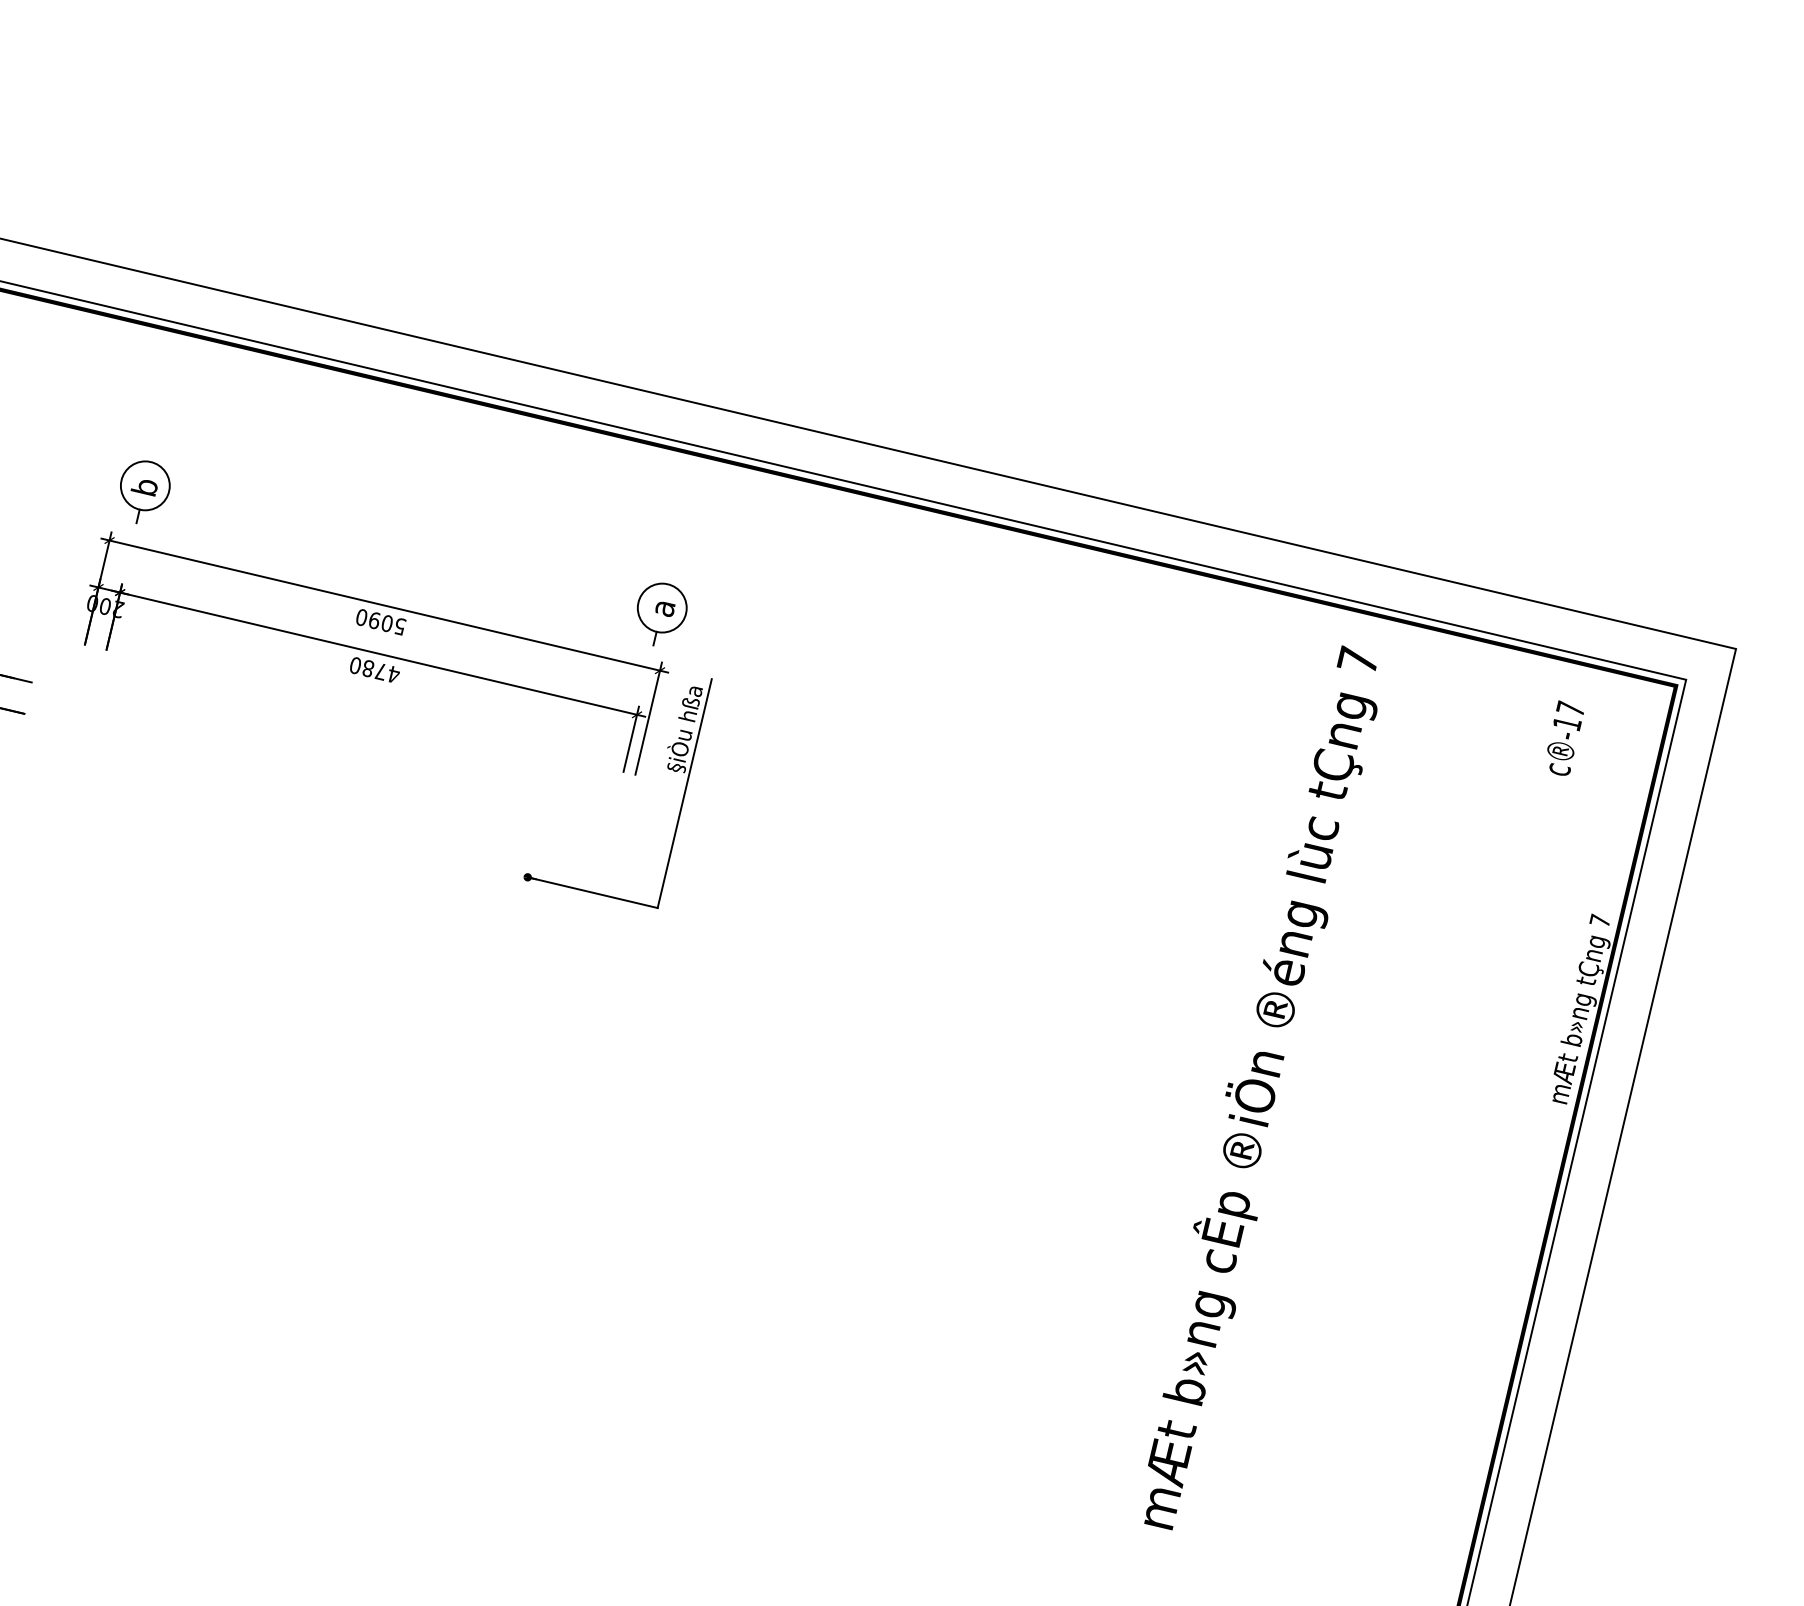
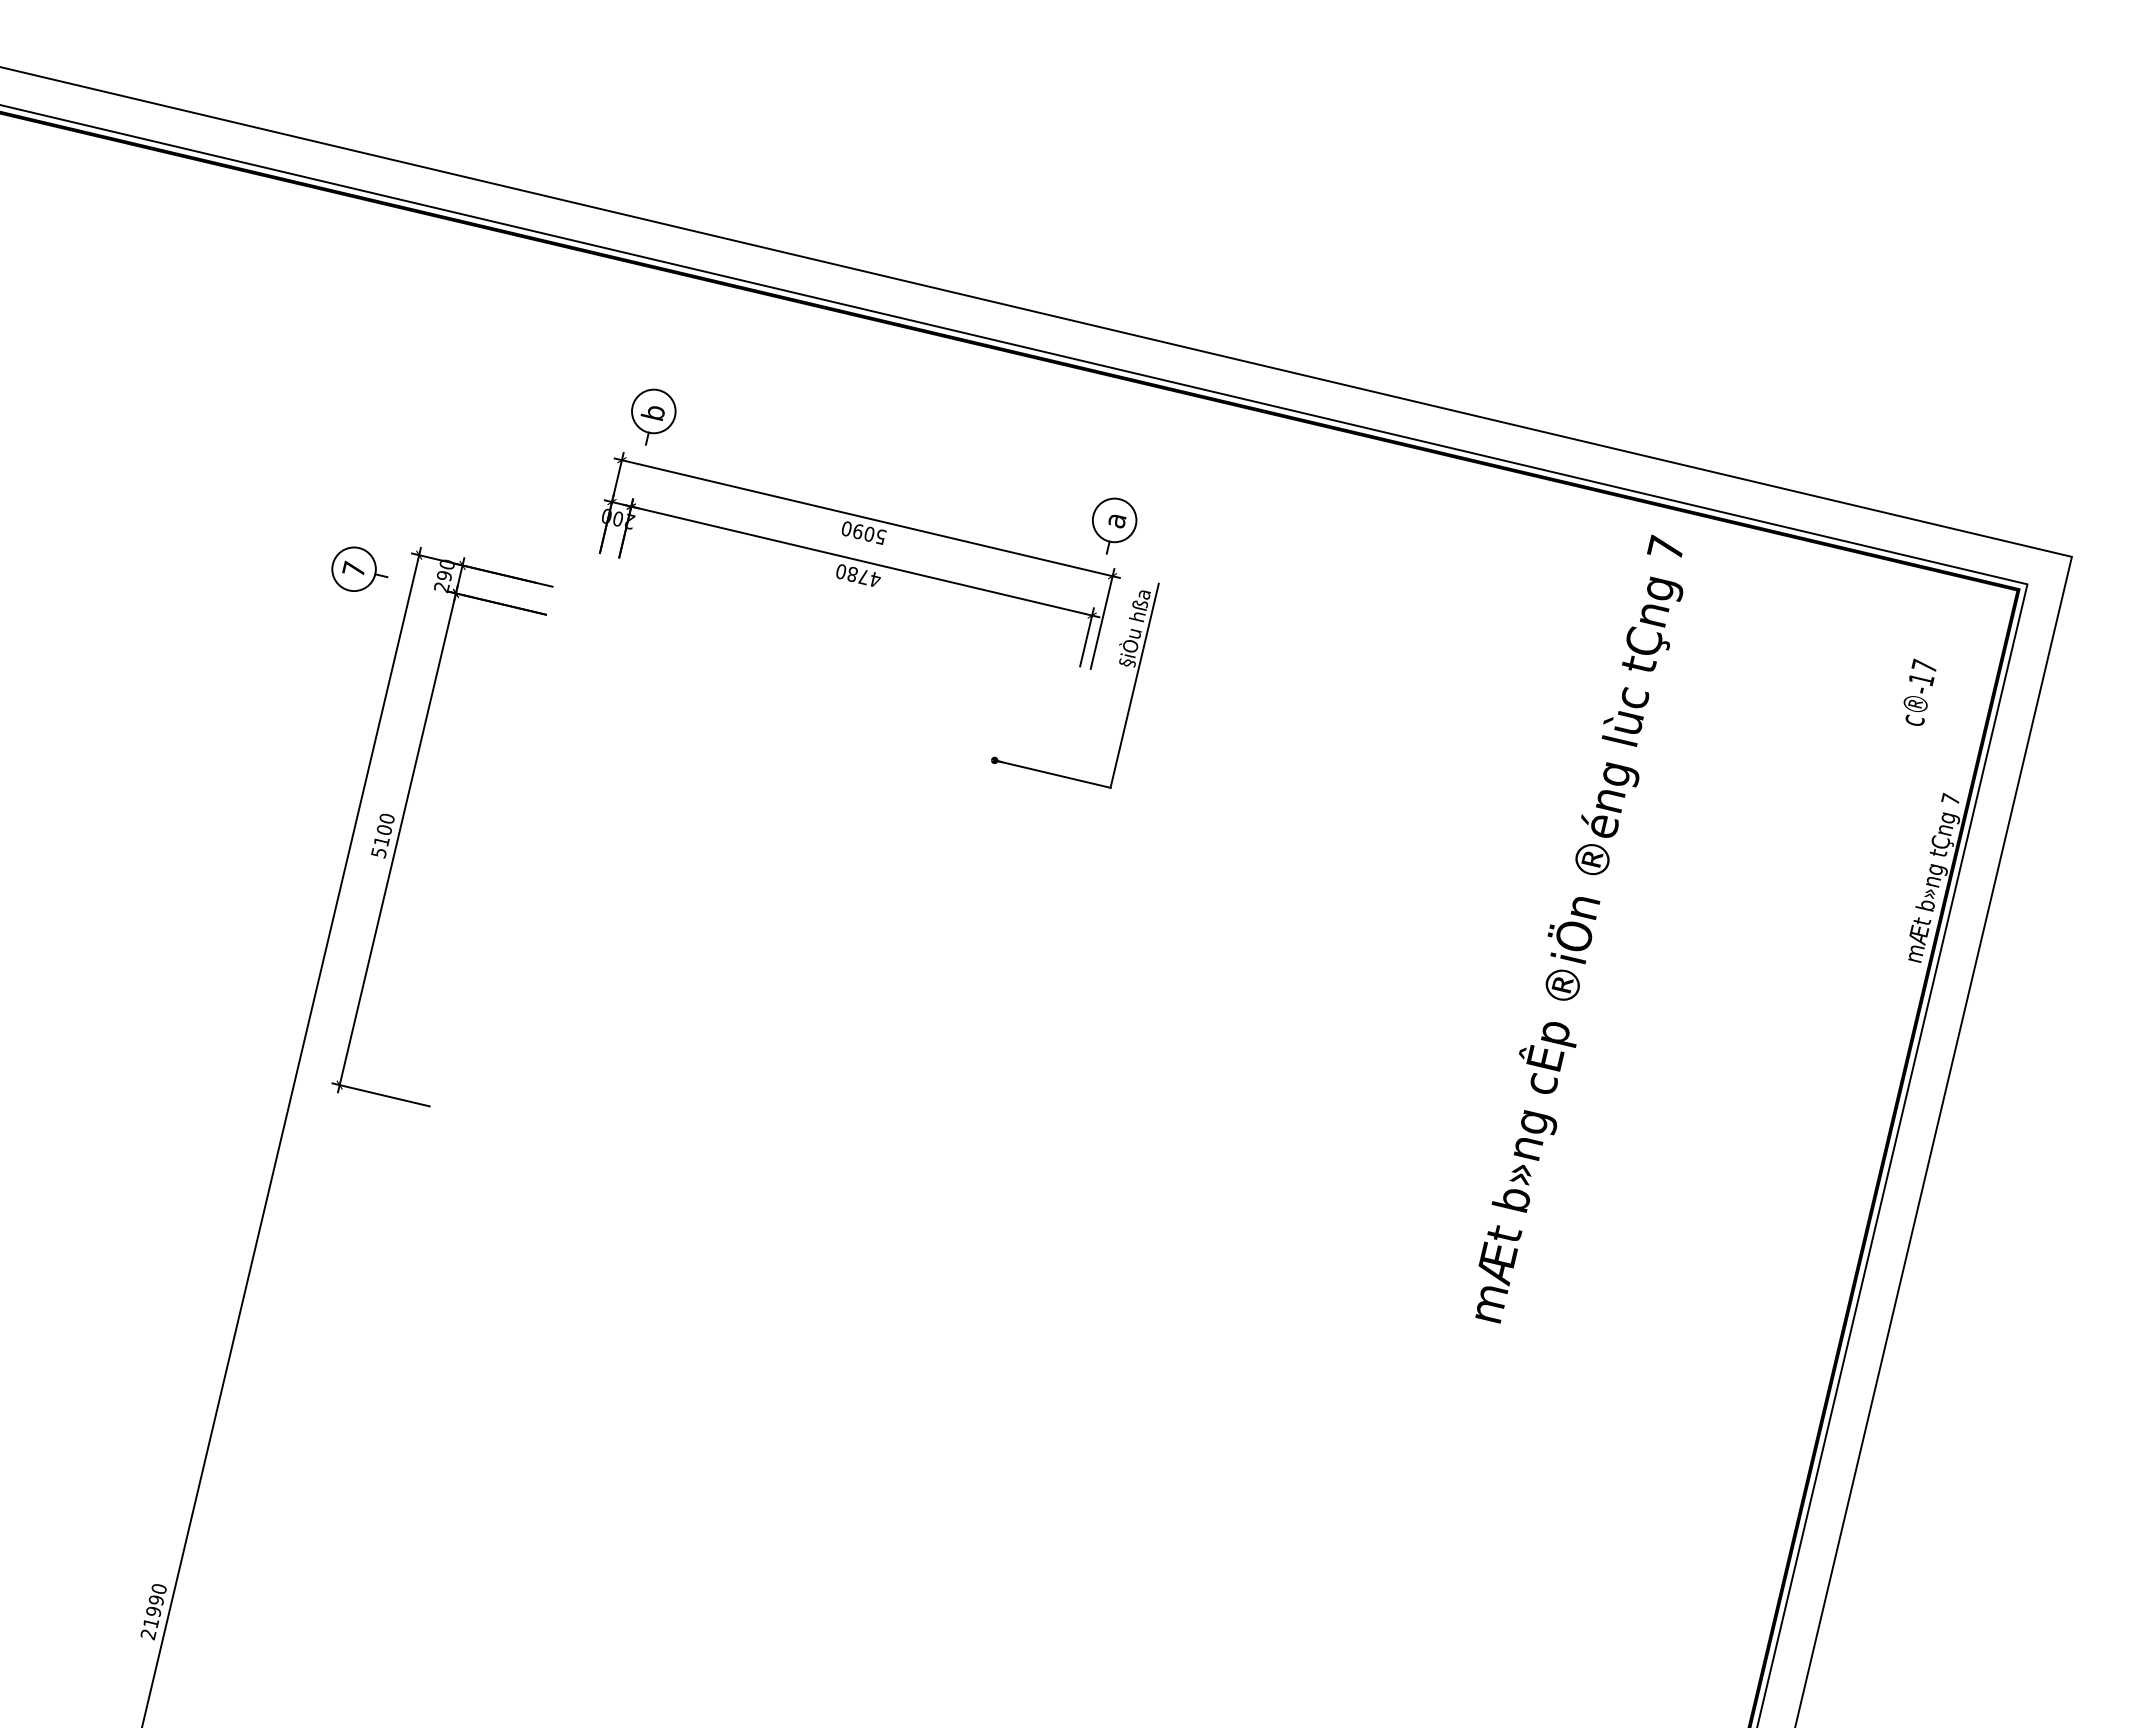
text: (1565, 737) -> (1919, 691), moved
text: (1261, 1087) -> (1579, 928), moved

